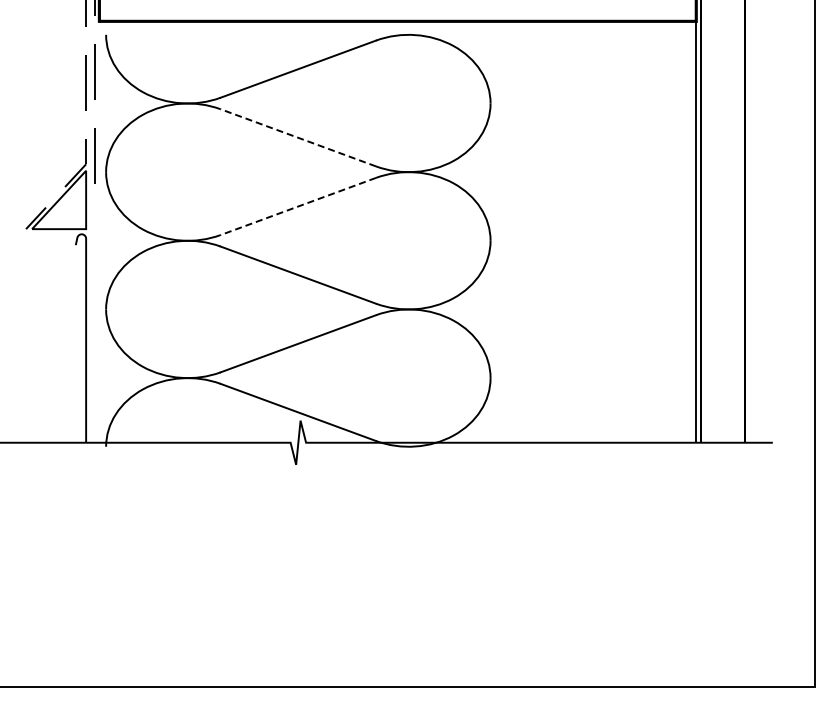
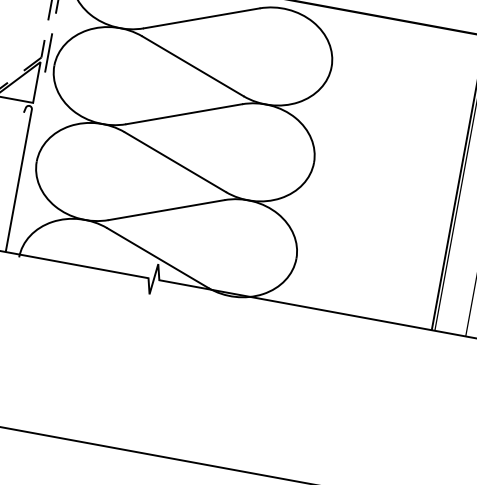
line: (298, 137) -> (193, 66), dashed -> solid
line: (298, 206) -> (184, 114), dashed -> solid

